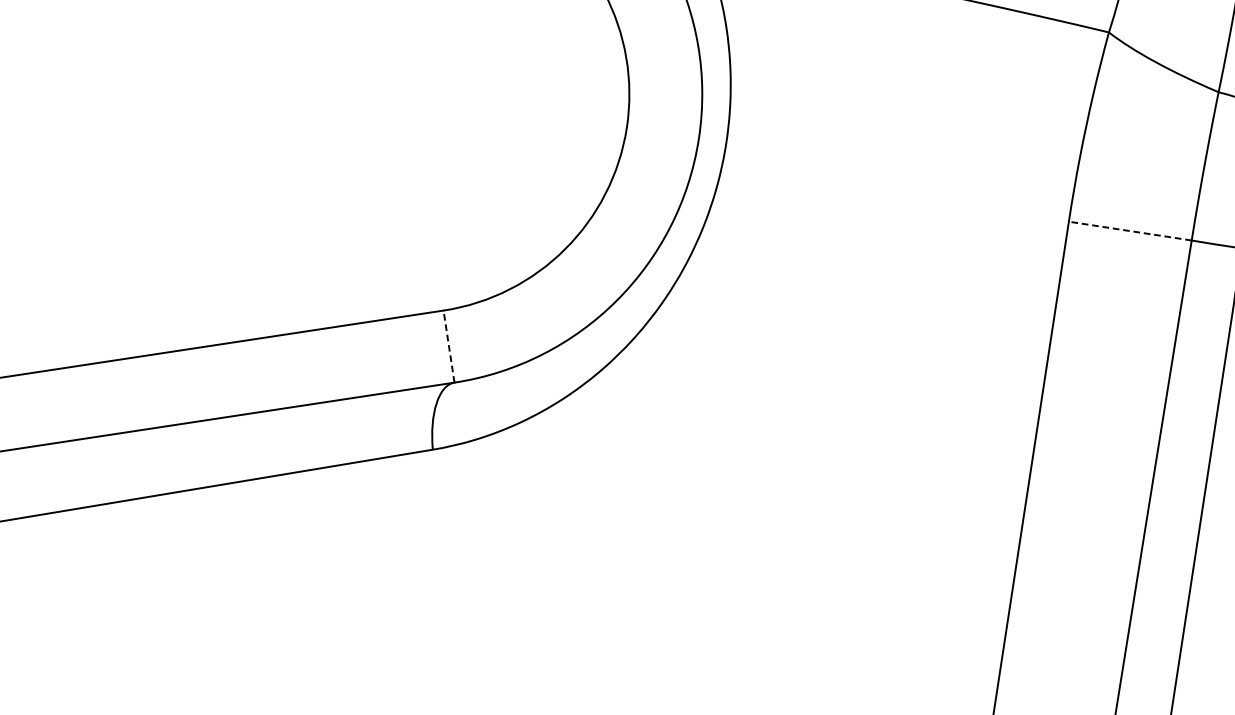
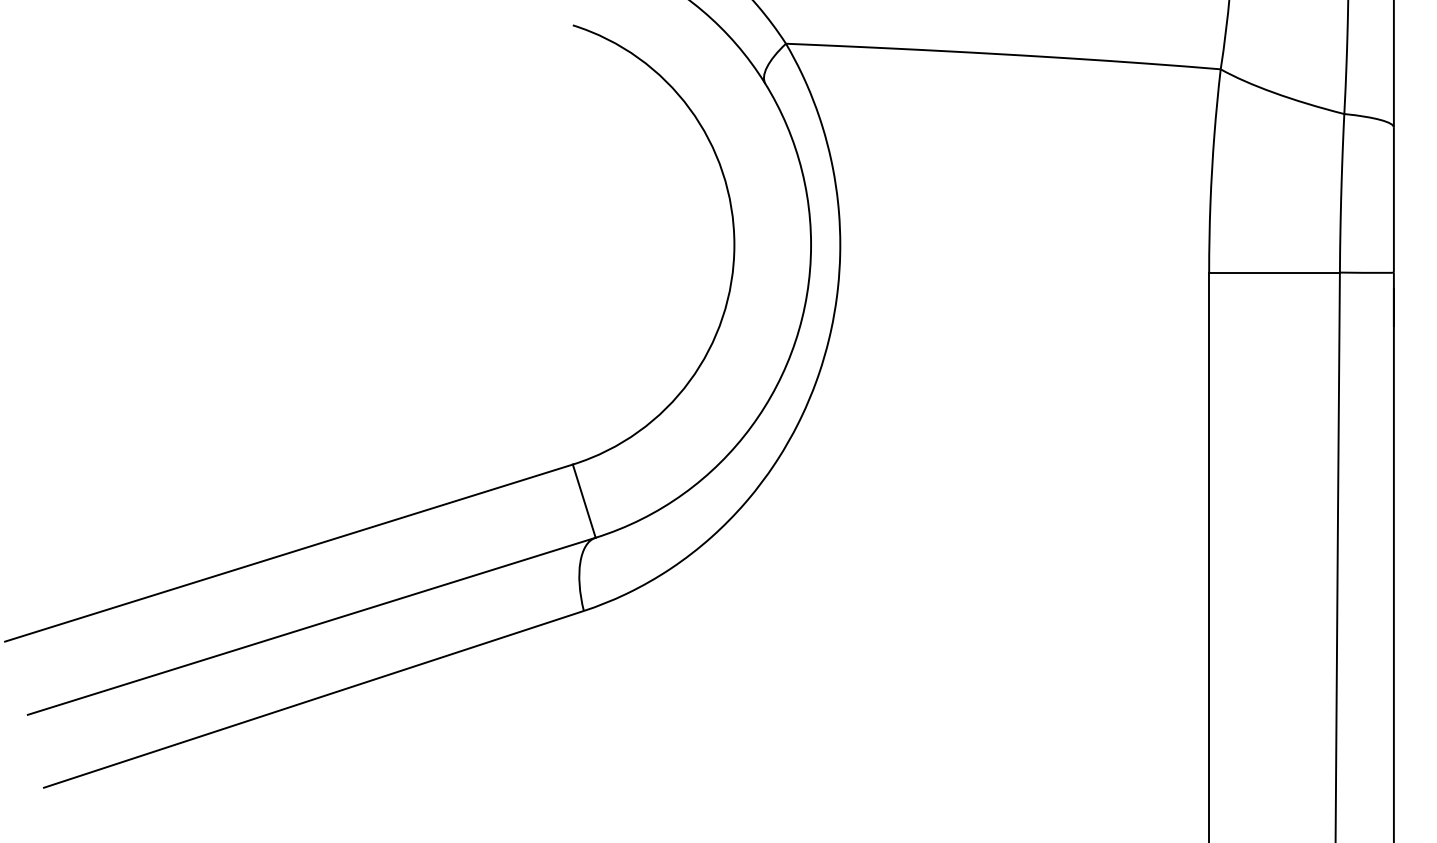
line: (1130, 231) -> (1274, 272), dashed -> solid
line: (449, 346) -> (584, 500), dashed -> solid

